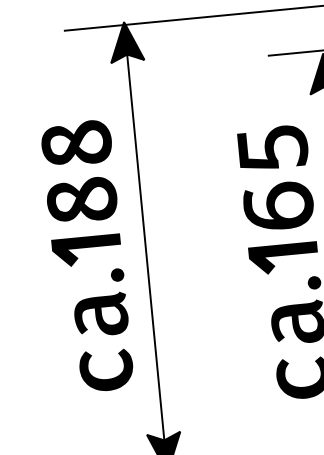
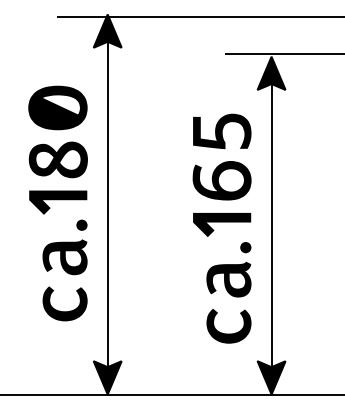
text: (75, 138) -> (57, 107), ca.188 -> ca.180

